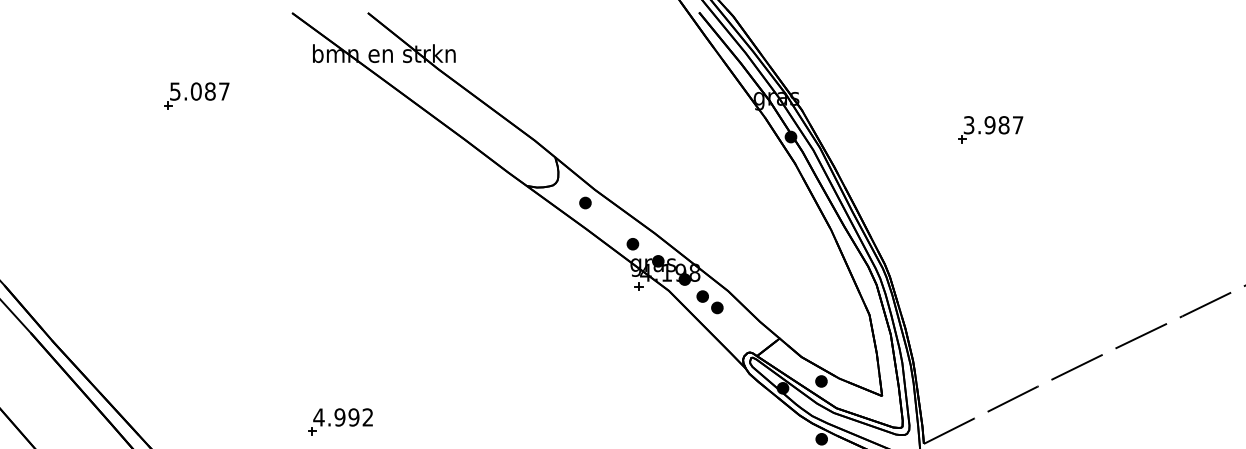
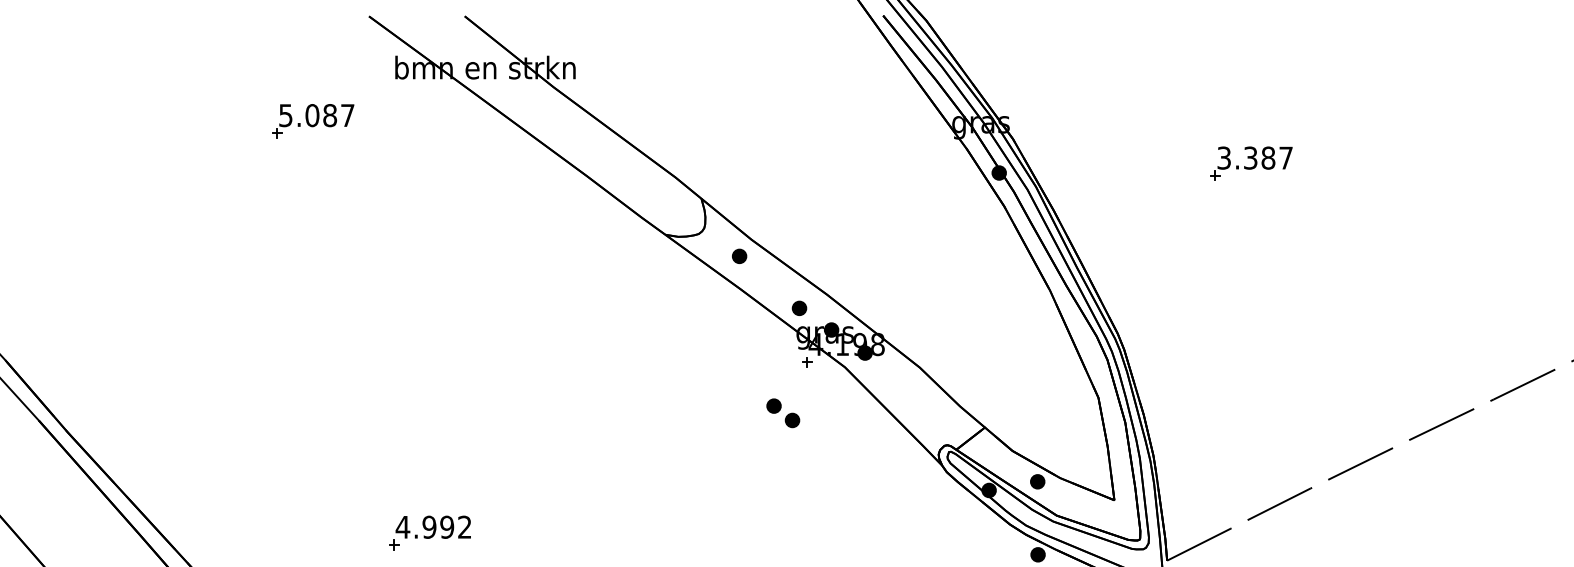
part: (196, 95) -> (312, 120), moved
text: (989, 125) -> (1249, 158), 3.987 -> 3.387
part: (709, 302) -> (782, 413), moved

